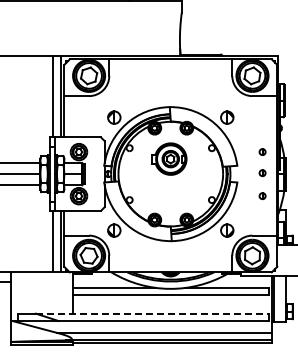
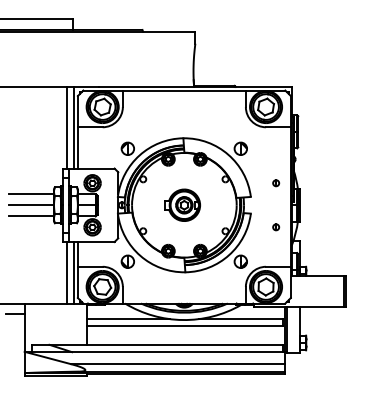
part: (168, 158) -> (182, 204), moved
part: (262, 173) -> (276, 204), removed
line: (152, 313) -> (166, 344), dashed -> solid

